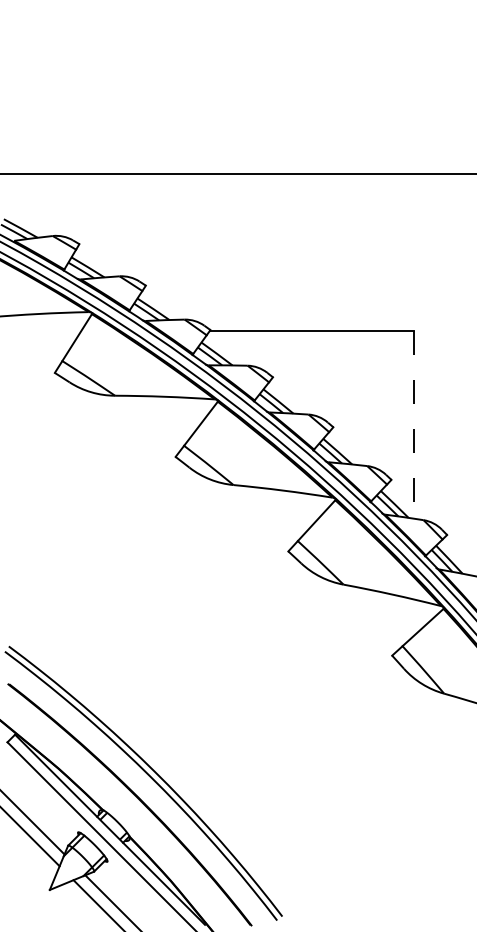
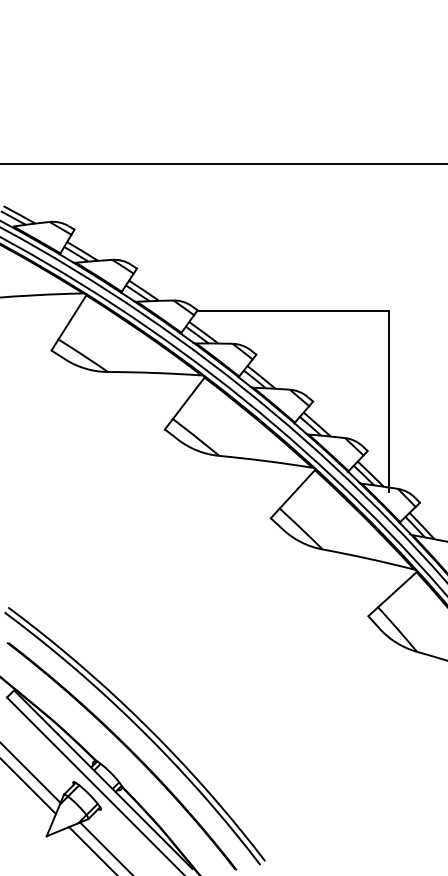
line: (413, 427) -> (388, 401), dashed -> solid

